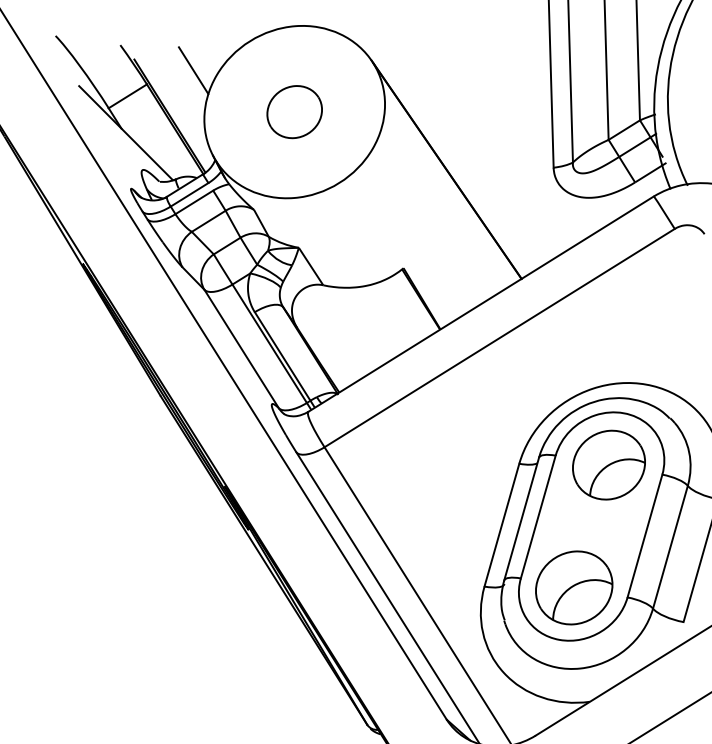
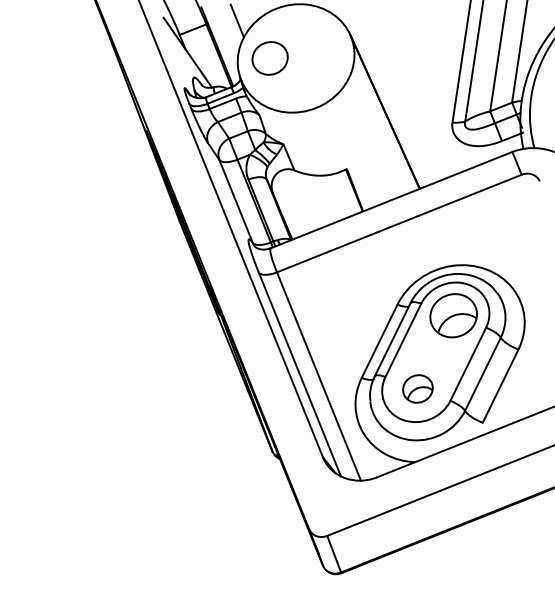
part: (293, 112) -> (269, 58), moved
part: (573, 587) -> (417, 388), size x0.6

